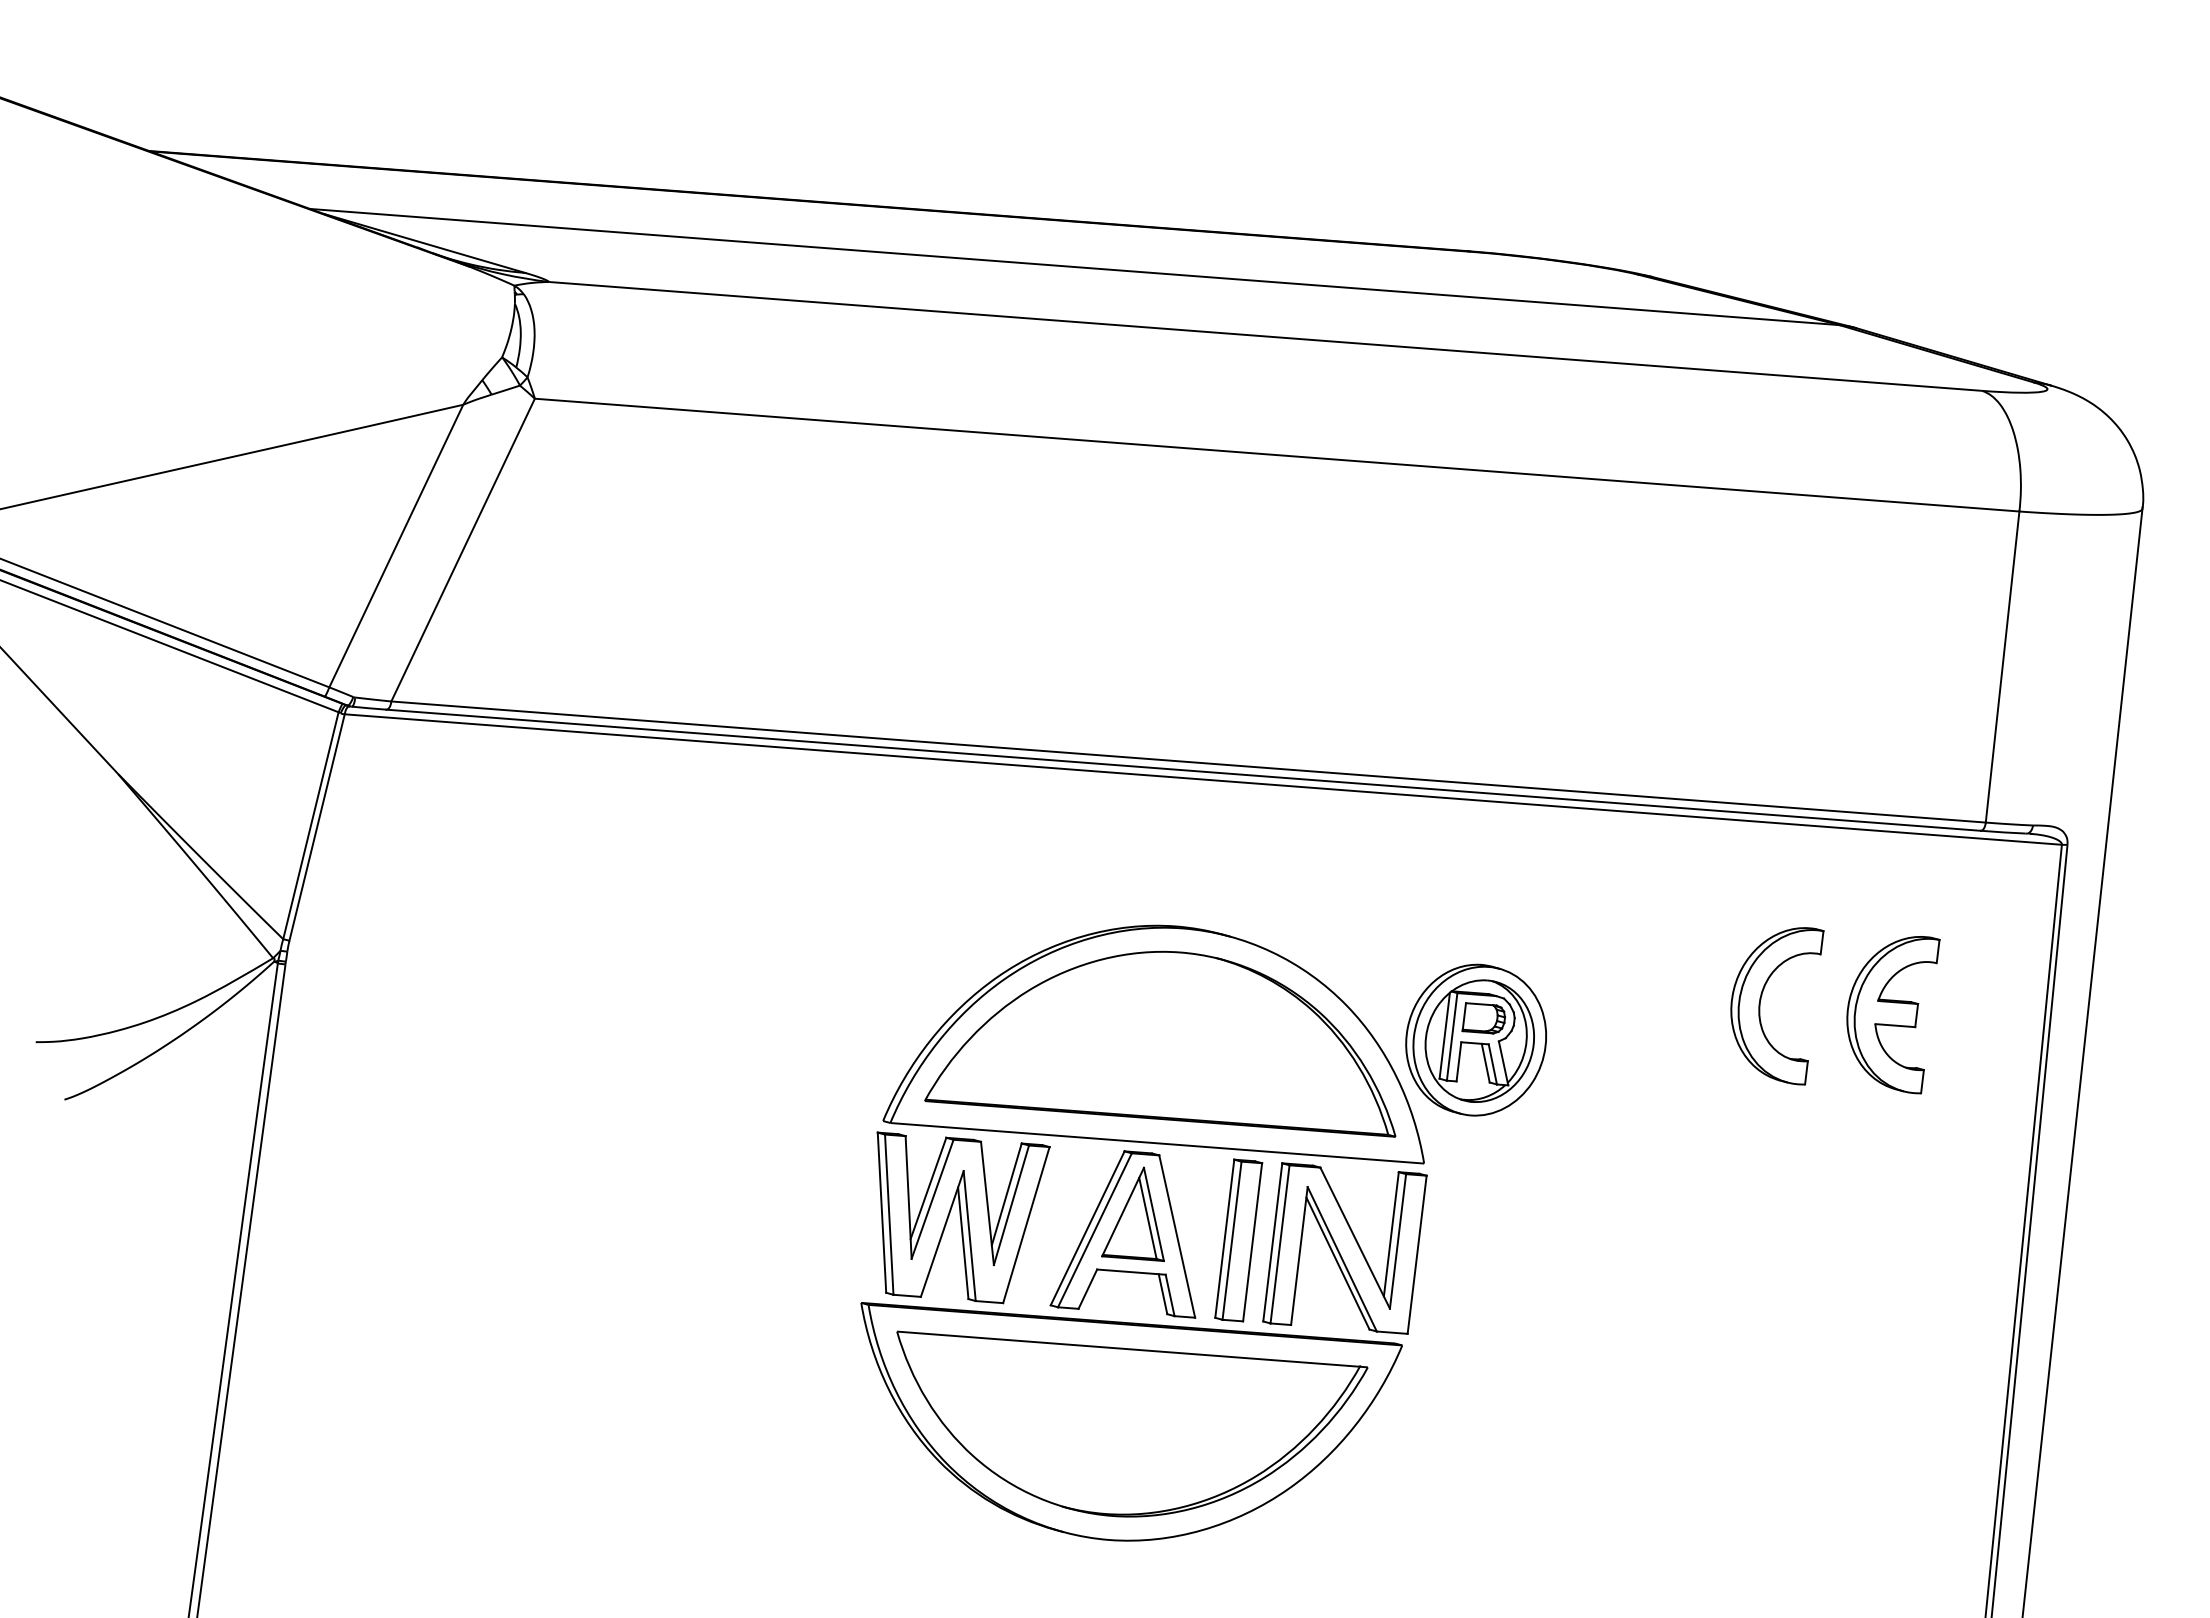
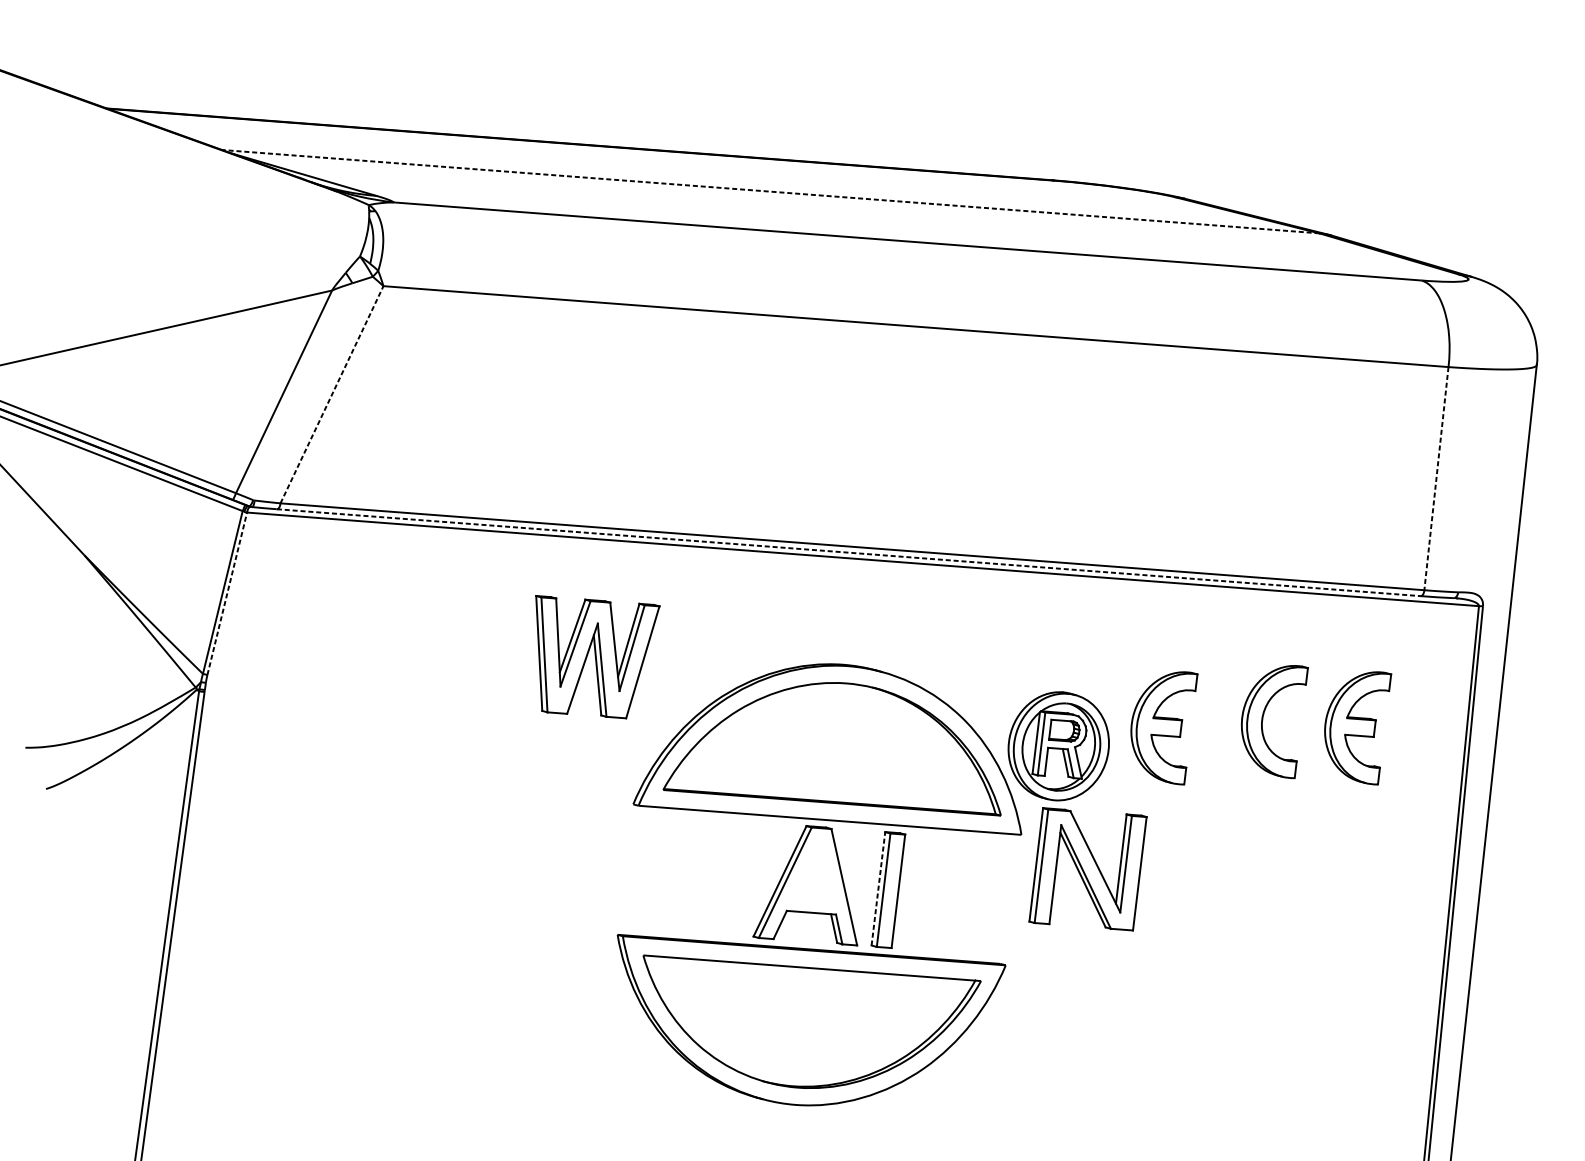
line: (1074, 267) -> (770, 192), solid -> dashed
line: (463, 550) -> (332, 395), solid -> dashed
line: (2002, 667) -> (1436, 478), solid -> dashed
line: (1183, 770) -> (848, 552), solid -> dashed
line: (317, 827) -> (227, 593), solid -> dashed
part: (1623, 1015) -> (1164, 728), added
part: (1132, 1213) -> (812, 870), removed
part: (963, 1217) -> (597, 656), moved
line: (1224, 1238) -> (878, 888), solid -> dashed
part: (1344, 1248) -> (1087, 869), moved

